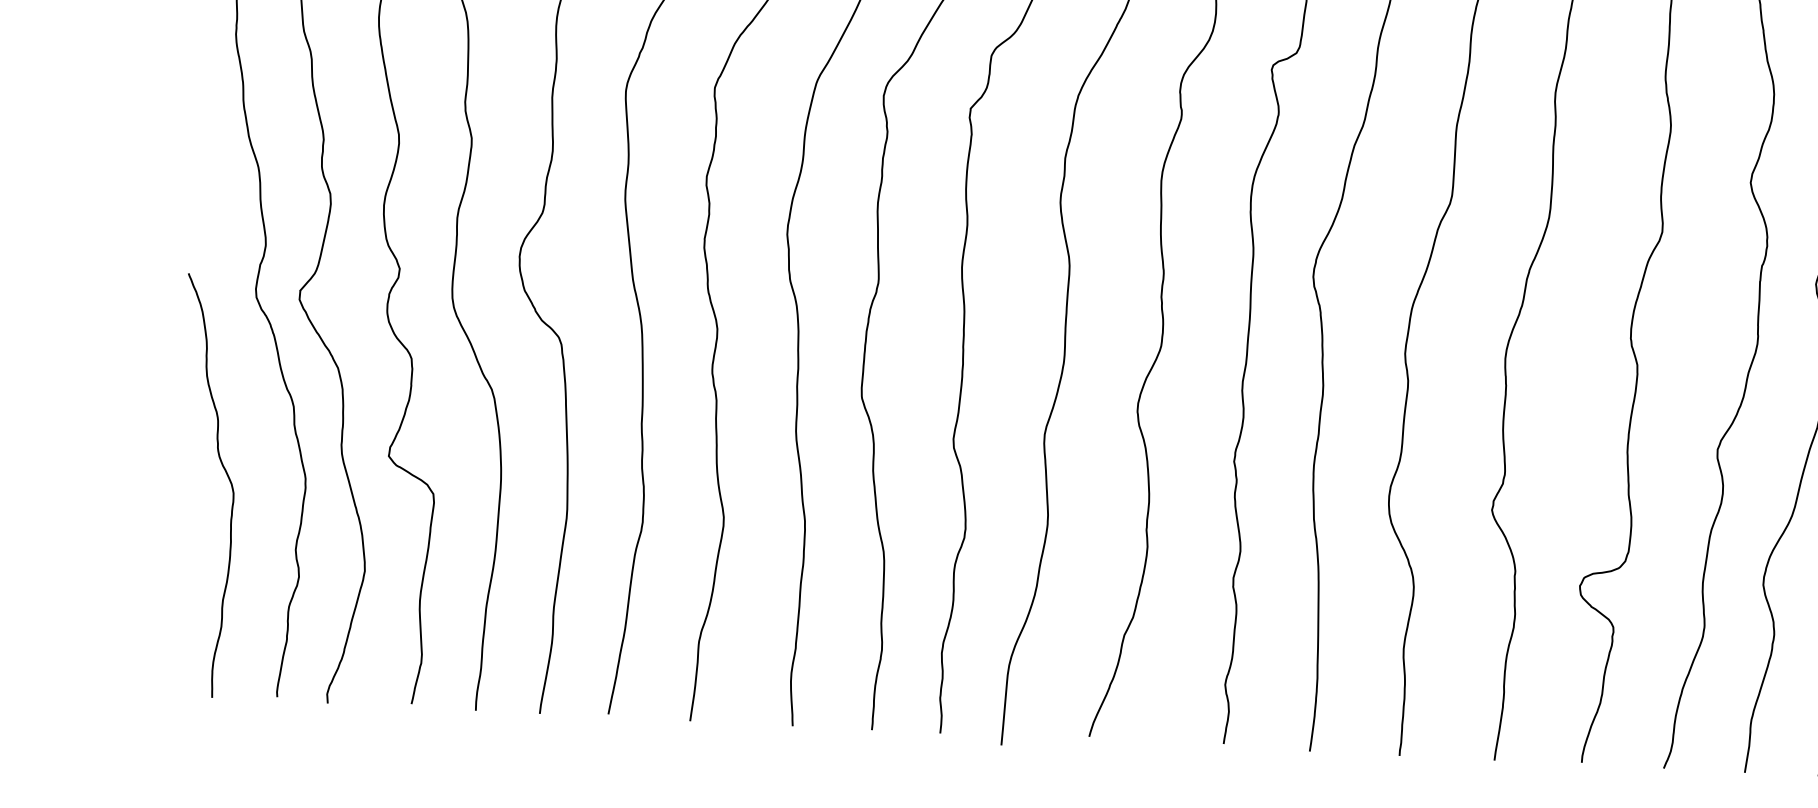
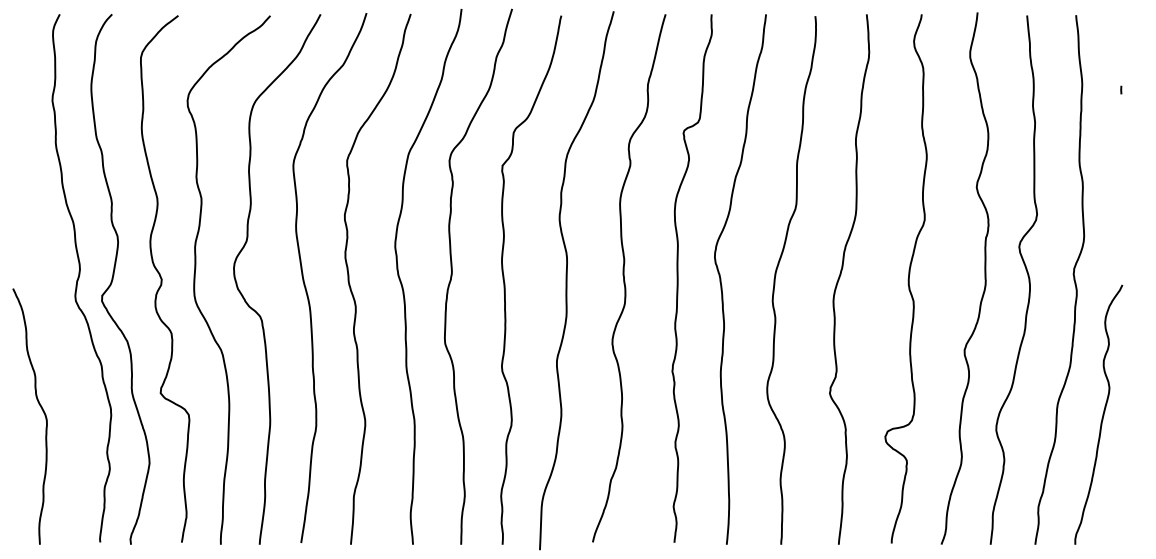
curve: (225, 474) -> (41, 409), moved

